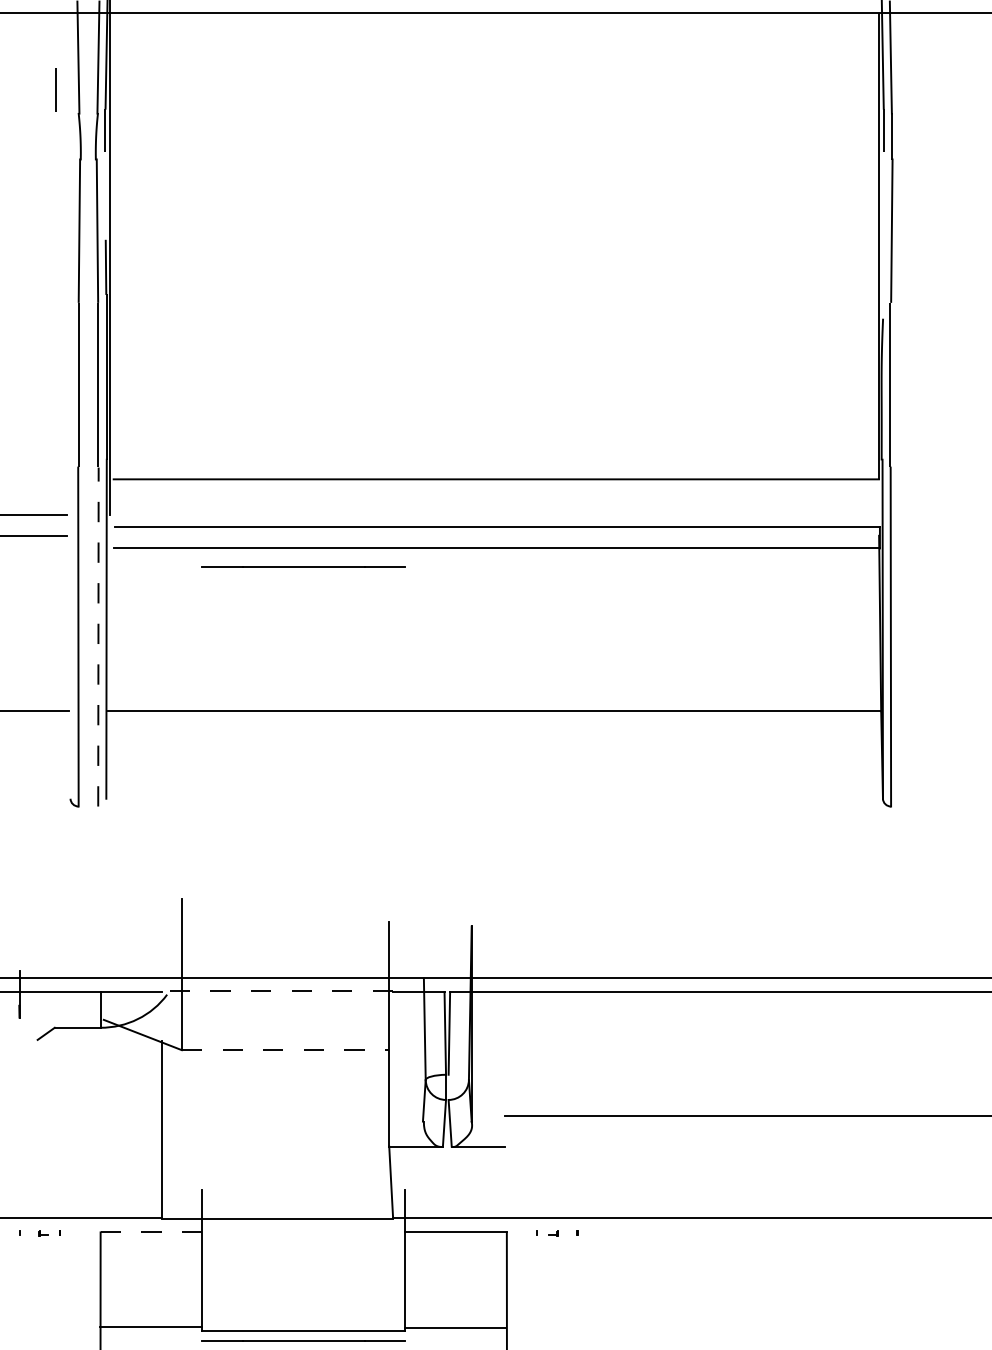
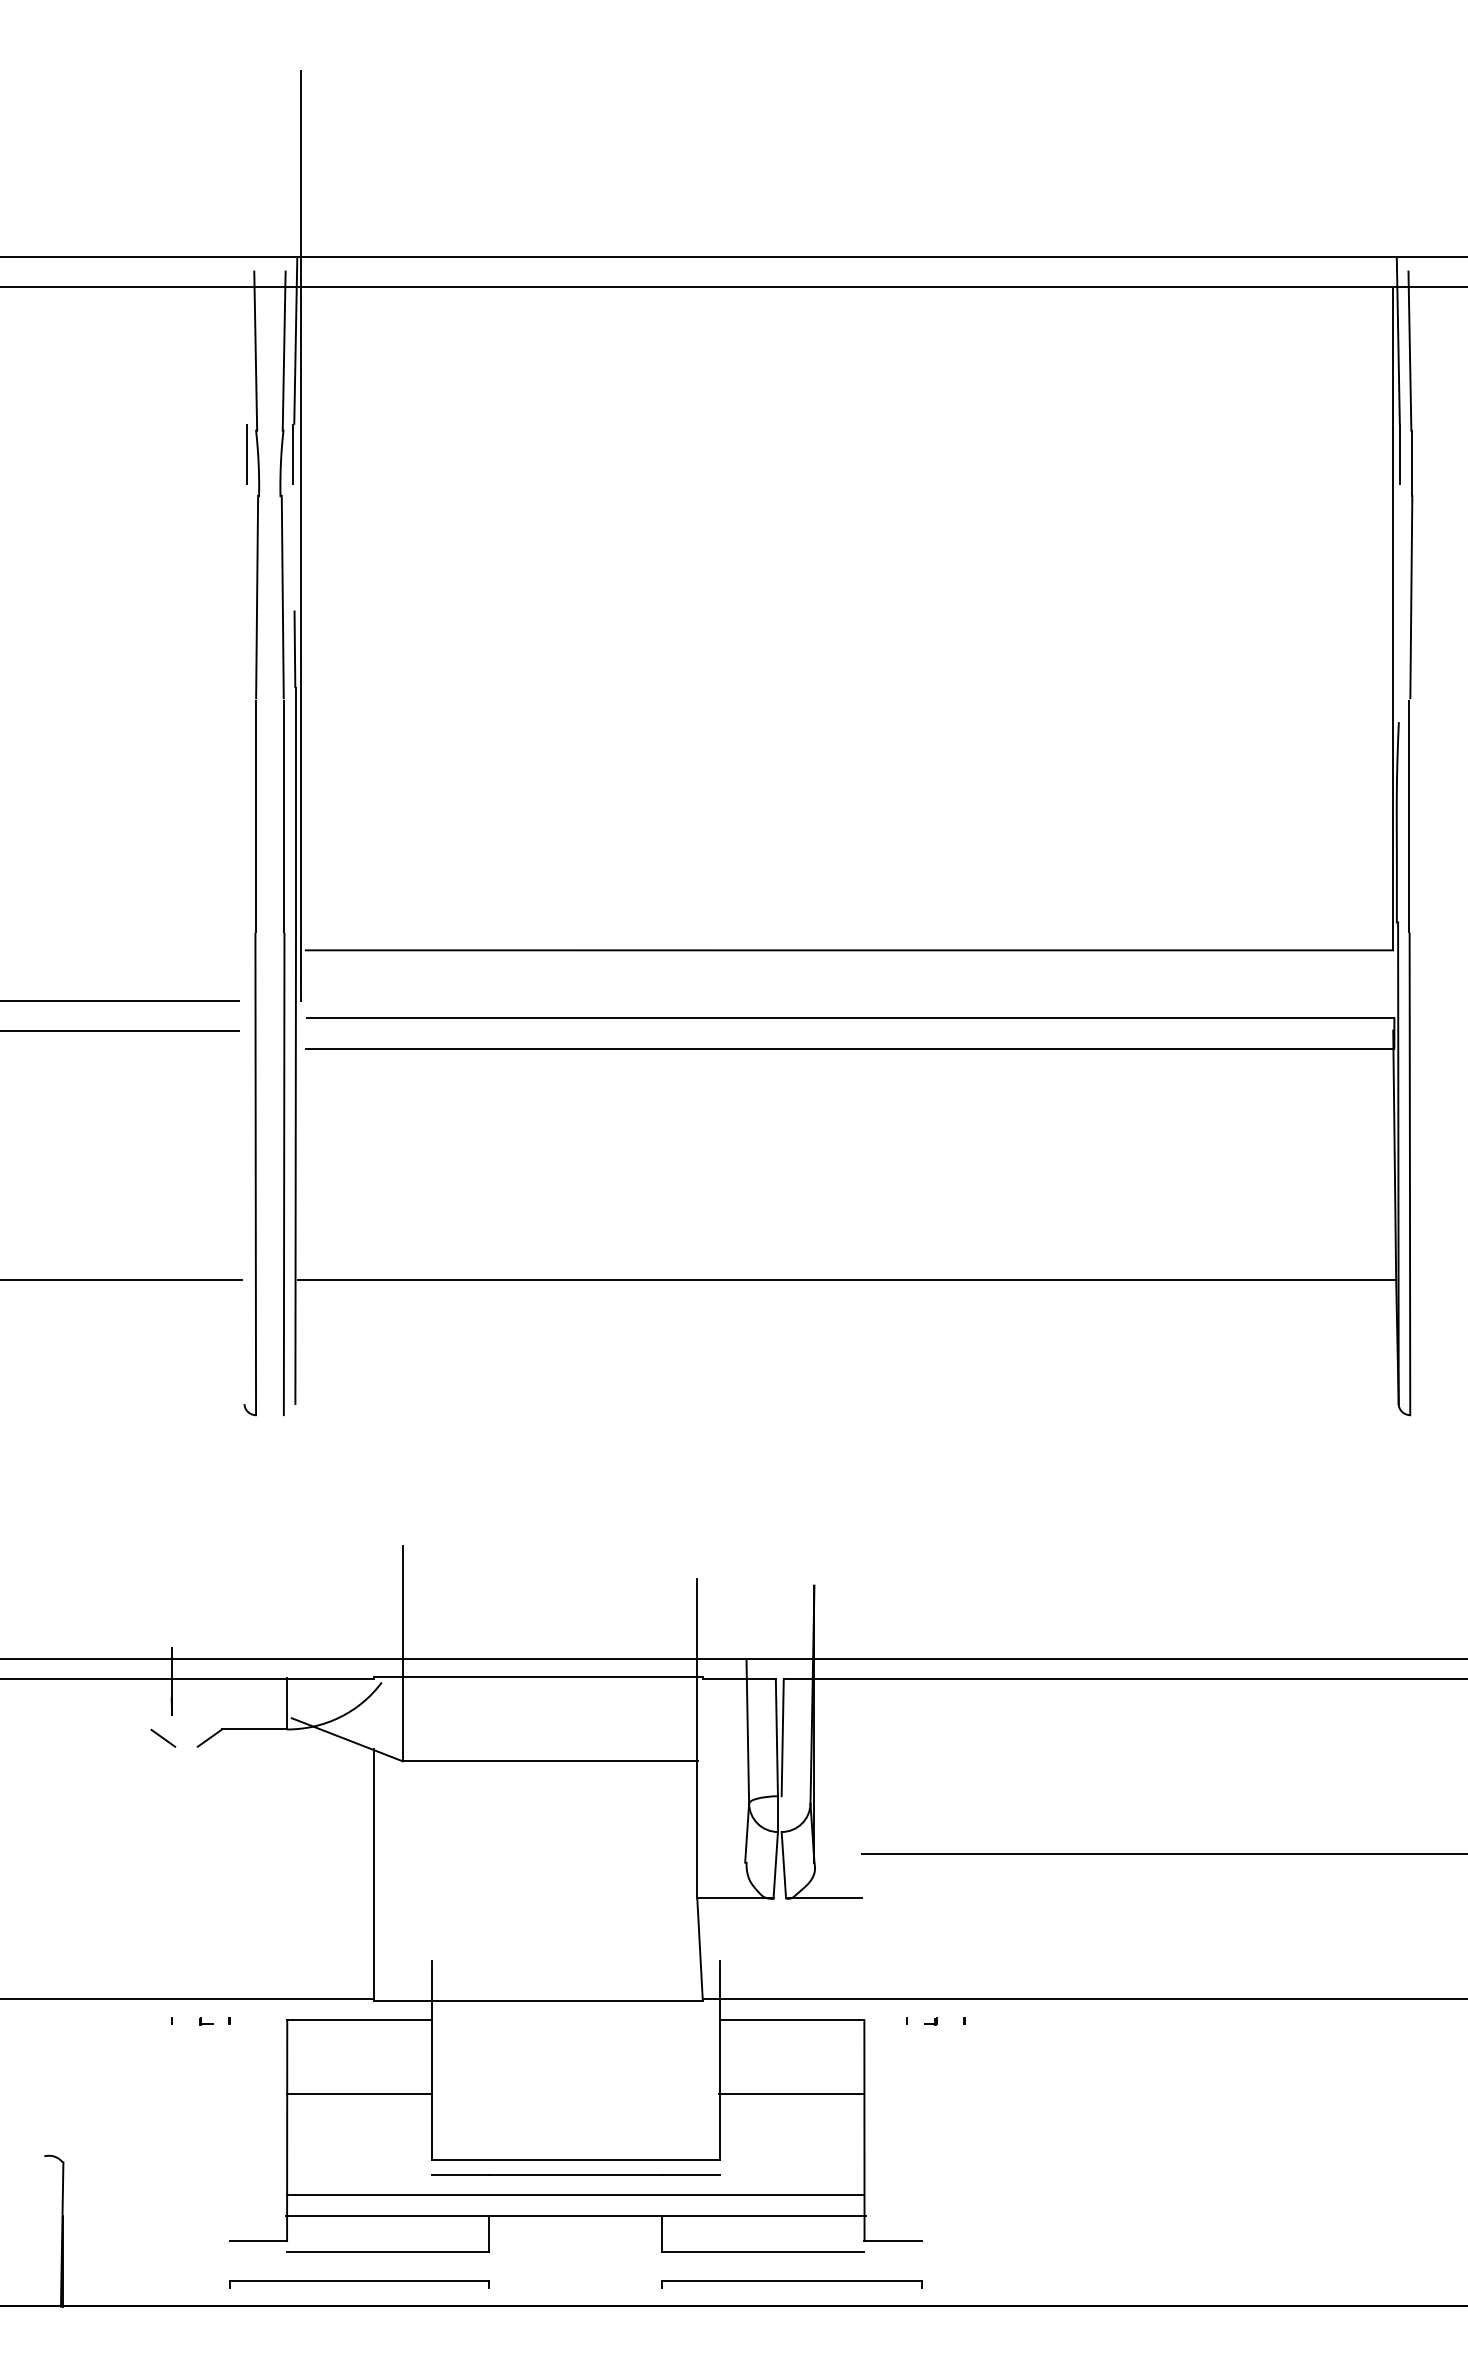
line: (55, 90) -> (246, 454), moved
line: (303, 566) -> (575, 1074), removed
line: (98, 637) -> (284, 1174), dashed -> solid
line: (276, 991) -> (537, 1677), dashed -> solid
line: (13, 1033) -> (163, 1737), added
line: (285, 1050) -> (550, 1761), dashed -> solid
line: (151, 1232) -> (359, 2020), dashed -> solid
line: (150, 1326) -> (358, 2094), moved
line: (455, 1327) -> (791, 2094), moved

